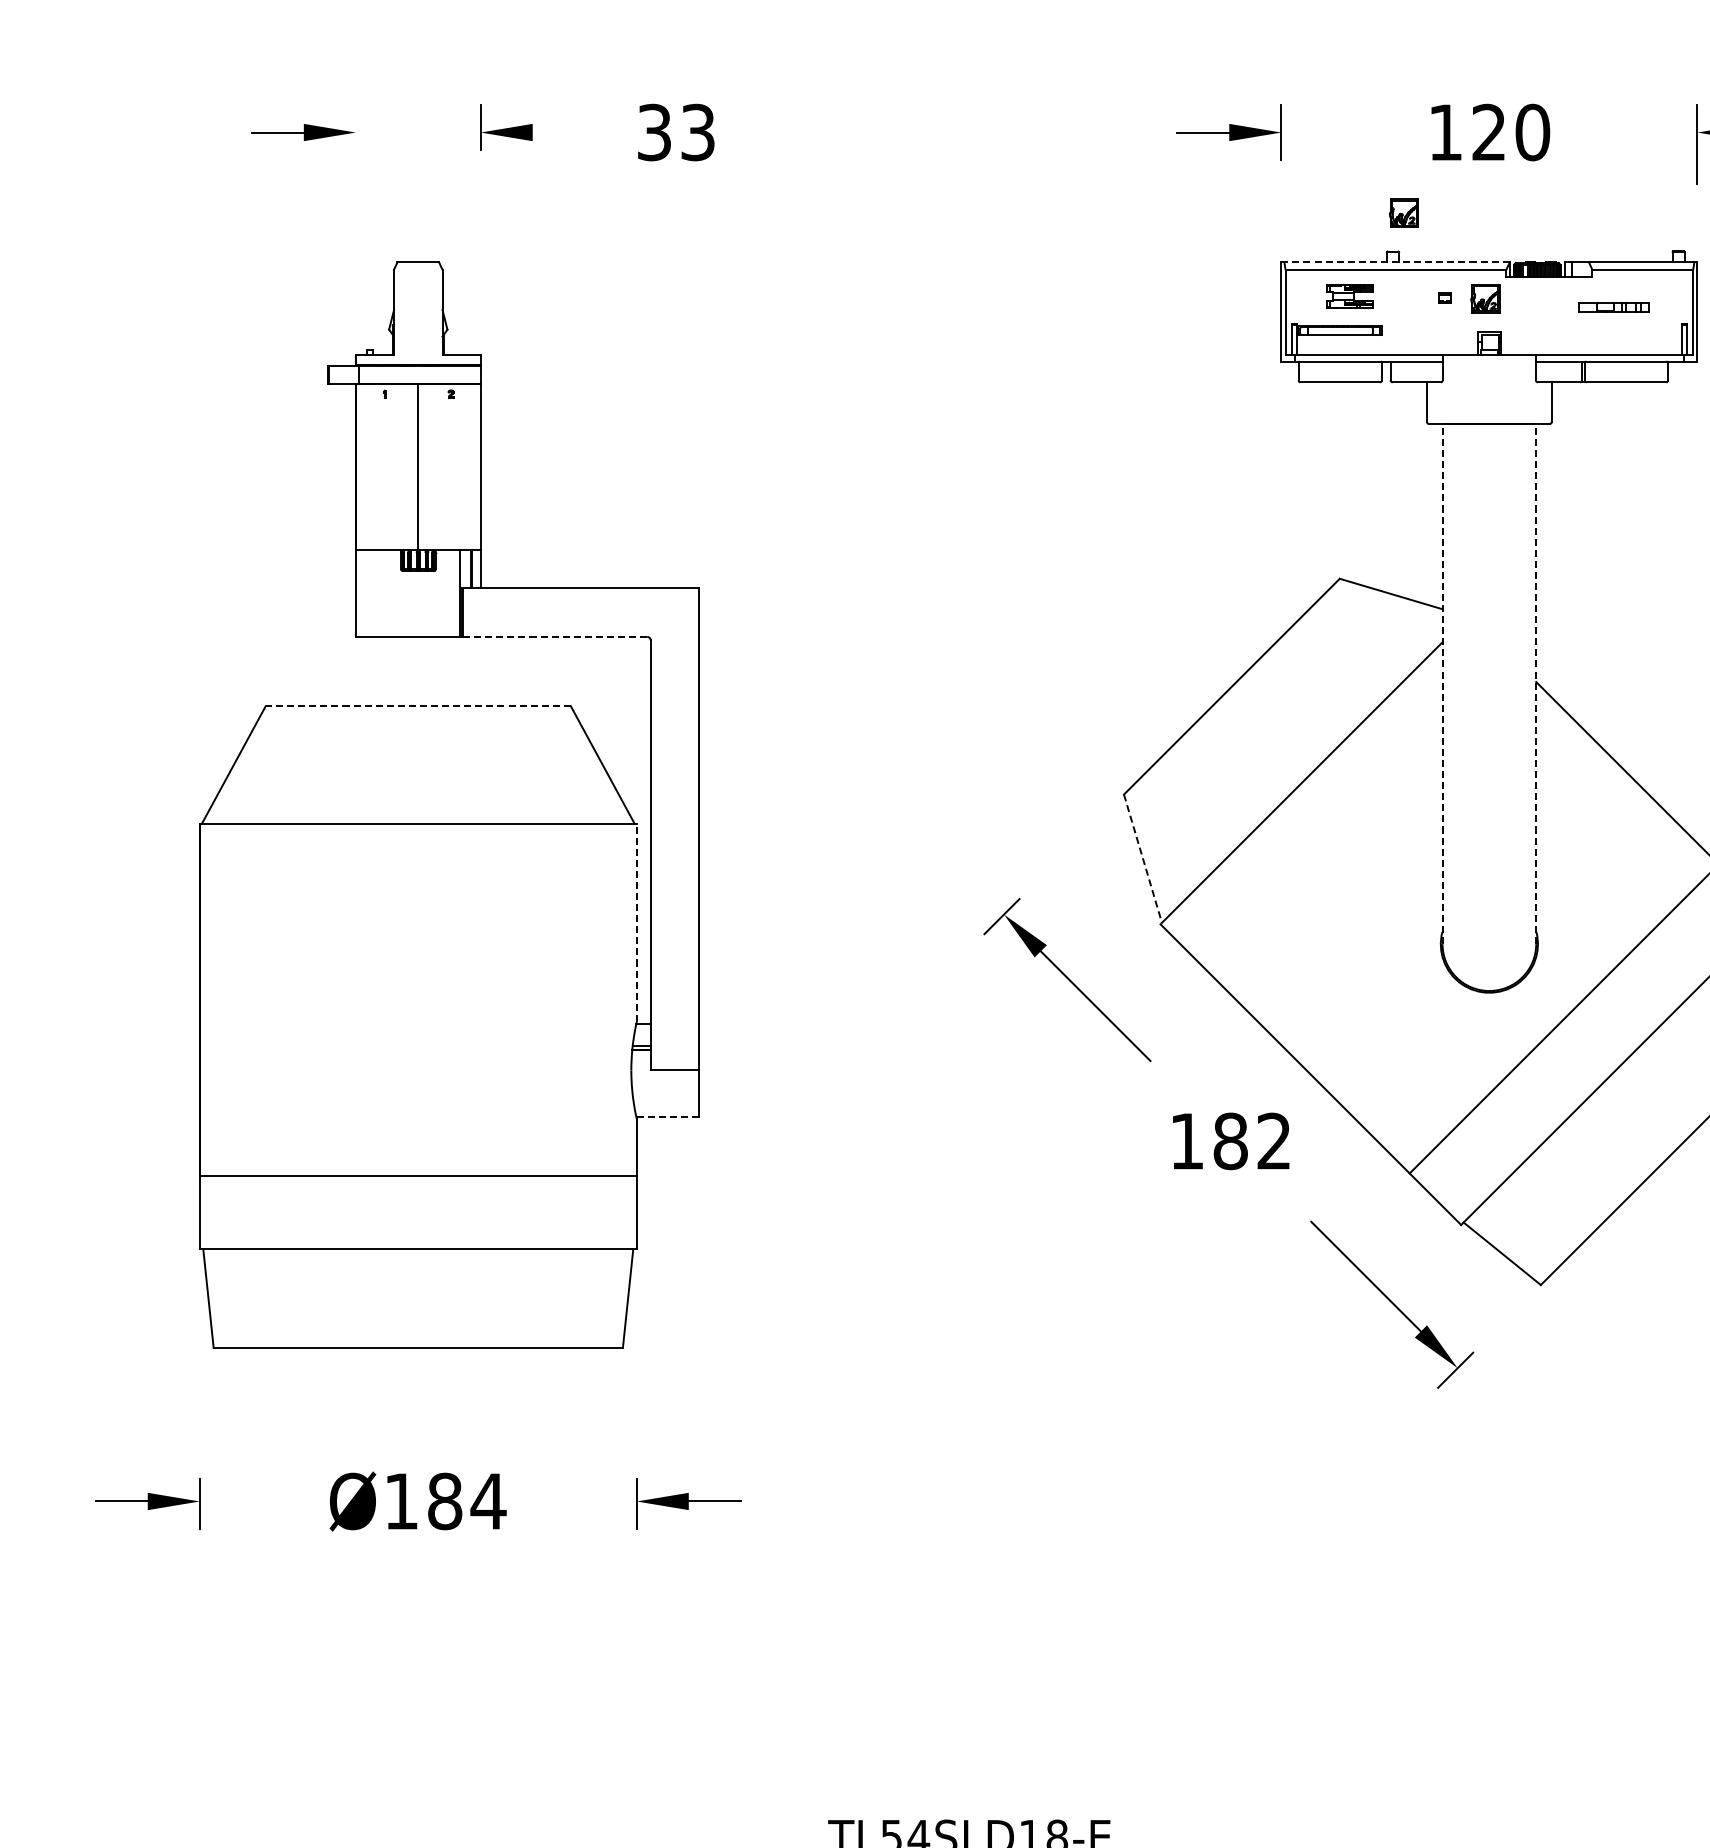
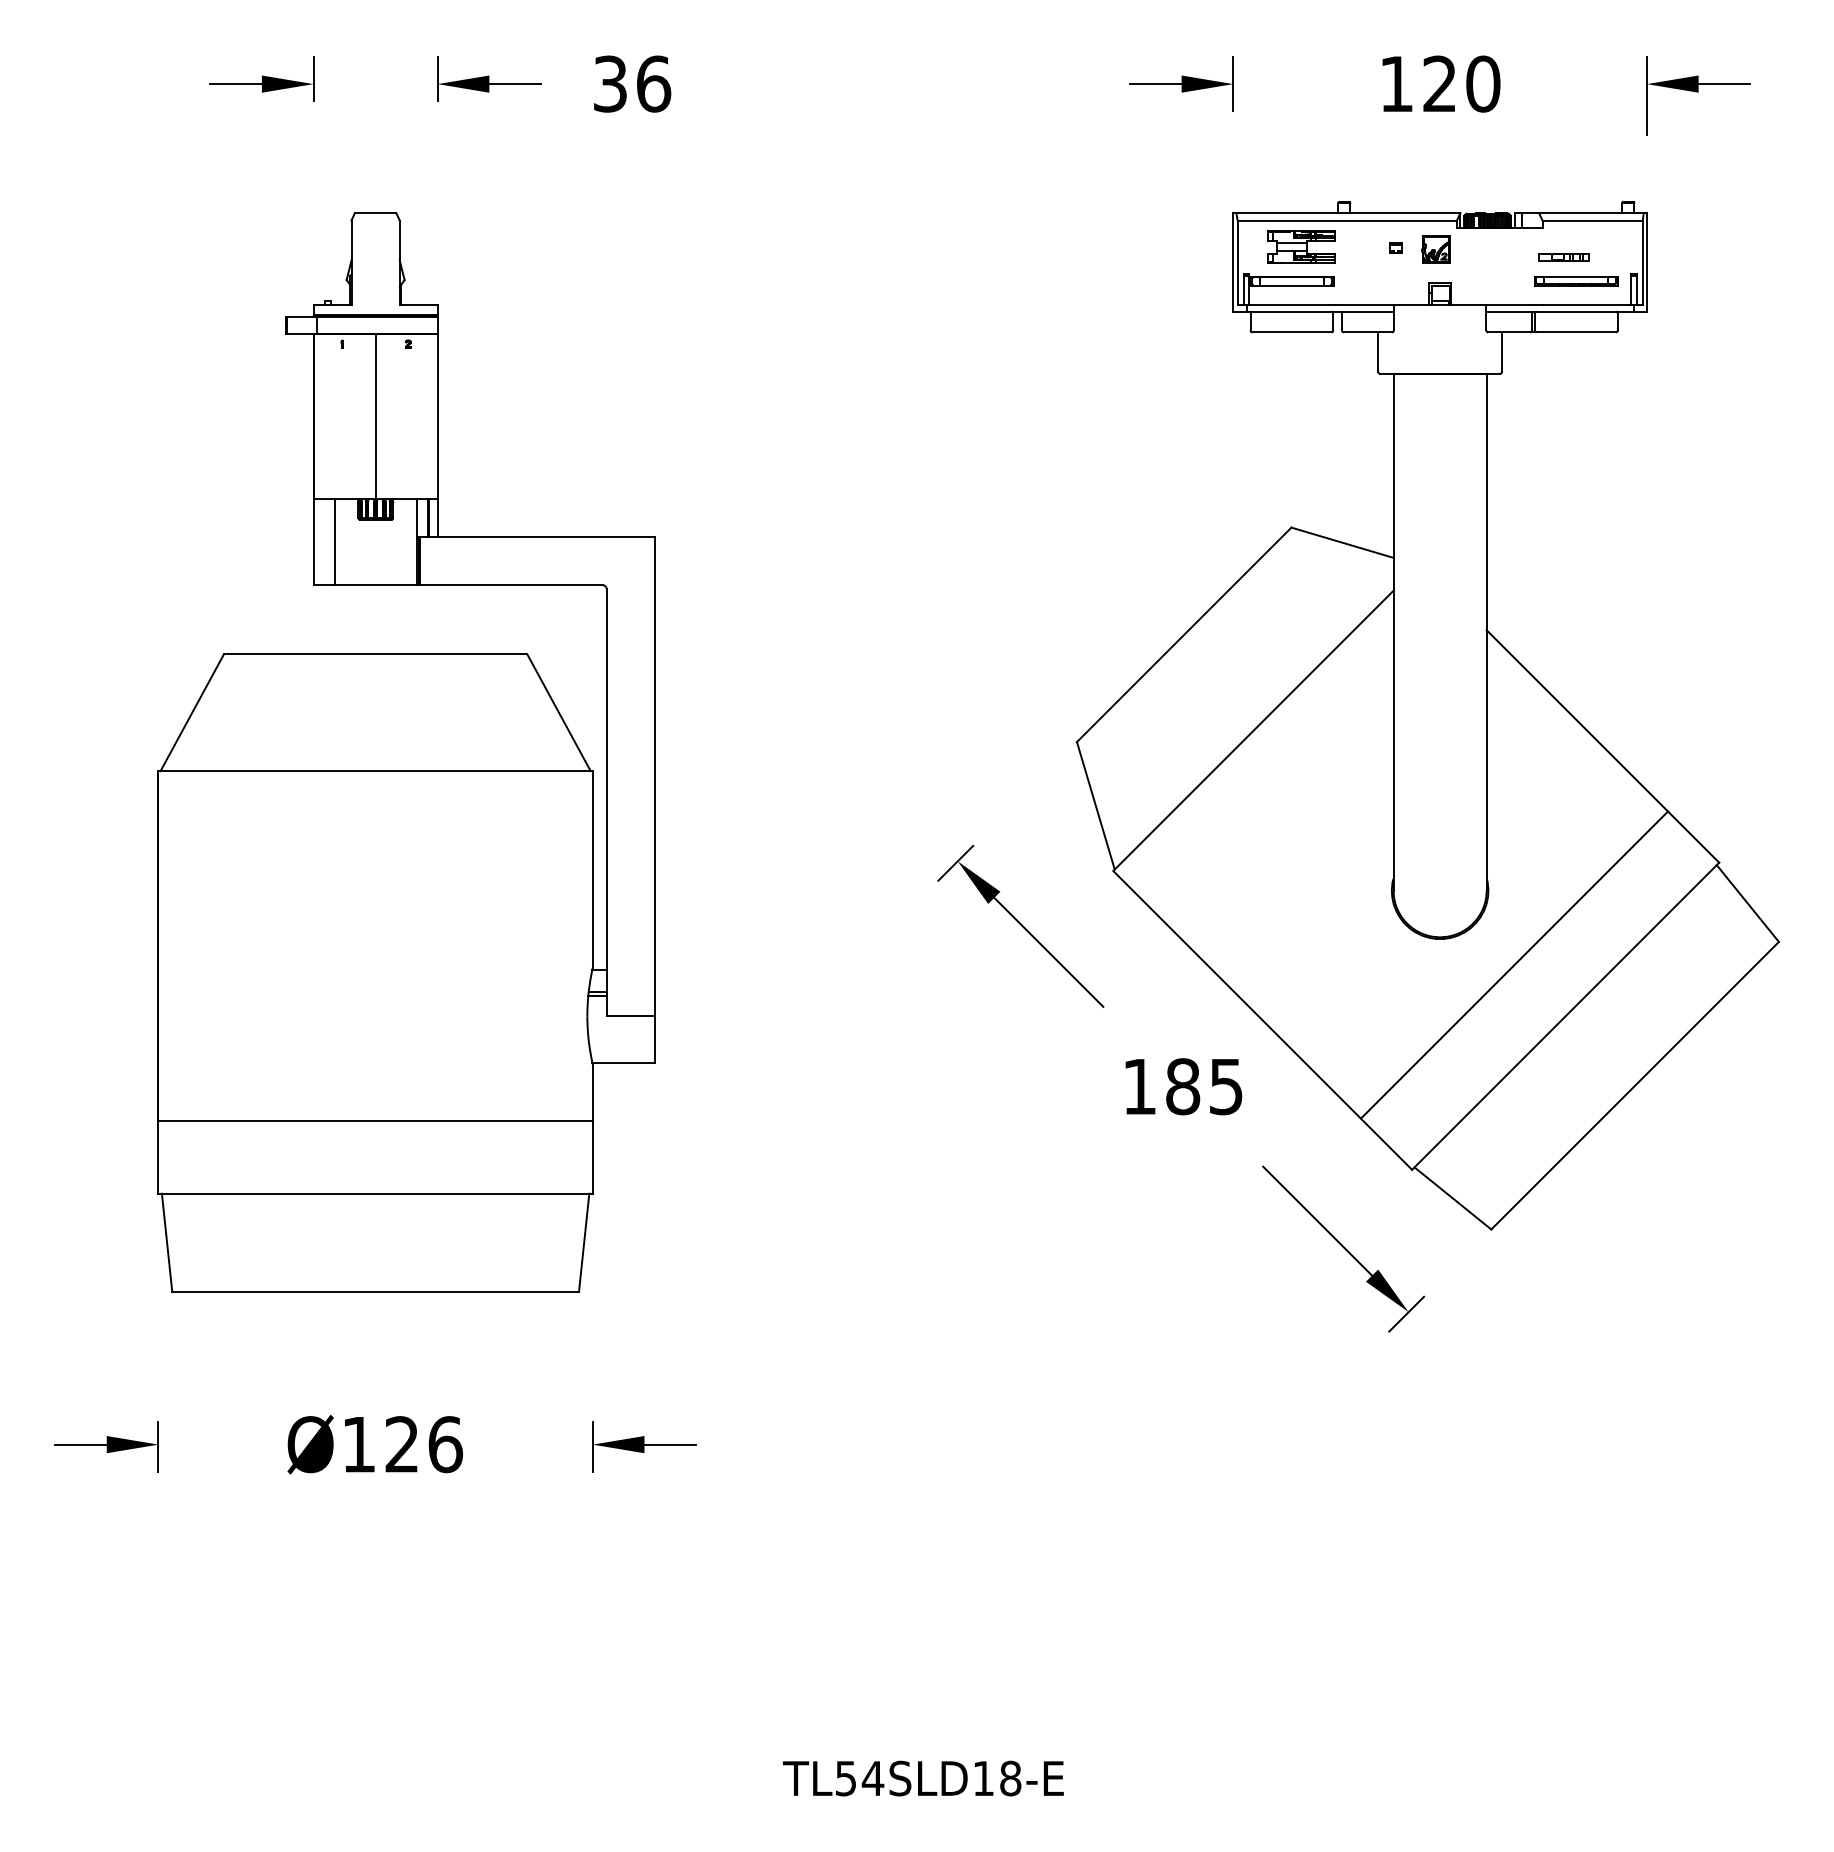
line: (355, 126) -> (313, 78), added
text: (698, 131) -> (654, 83), 33 -> 36
line: (559, 132) -> (515, 84), added
part: (1403, 213) -> (1354, 164), removed
line: (1395, 262) -> (1346, 213), dashed -> solid
part: (1349, 295) -> (1301, 246), size x1.43
part: (1613, 306) -> (1563, 257), size x0.71
part: (1626, 331) -> (1576, 281), added
line: (376, 593) -> (334, 542), added
line: (555, 637) -> (511, 585), dashed -> solid
line: (1442, 684) -> (1393, 632), dashed -> solid
line: (1536, 684) -> (1486, 632), dashed -> solid
line: (418, 706) -> (375, 654), dashed -> solid
line: (1143, 859) -> (1096, 806), dashed -> solid
line: (636, 922) -> (592, 869), dashed -> solid
line: (667, 1116) -> (623, 1062), dashed -> solid
text: (1273, 1141) -> (1225, 1086), 182 -> 185
text: (467, 1501) -> (424, 1444), Ø184 -> Ø126

